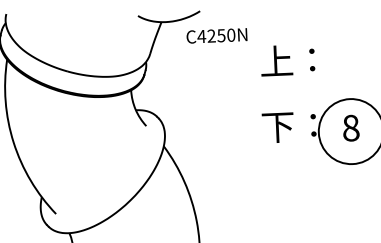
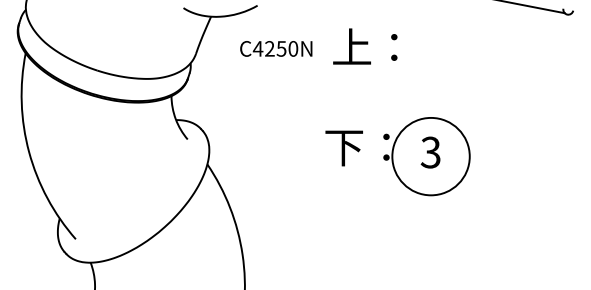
text: (217, 35) -> (276, 48), moved
text: (288, 60) -> (365, 46), moved
text: (350, 128) -> (430, 152), 8 -> 3

